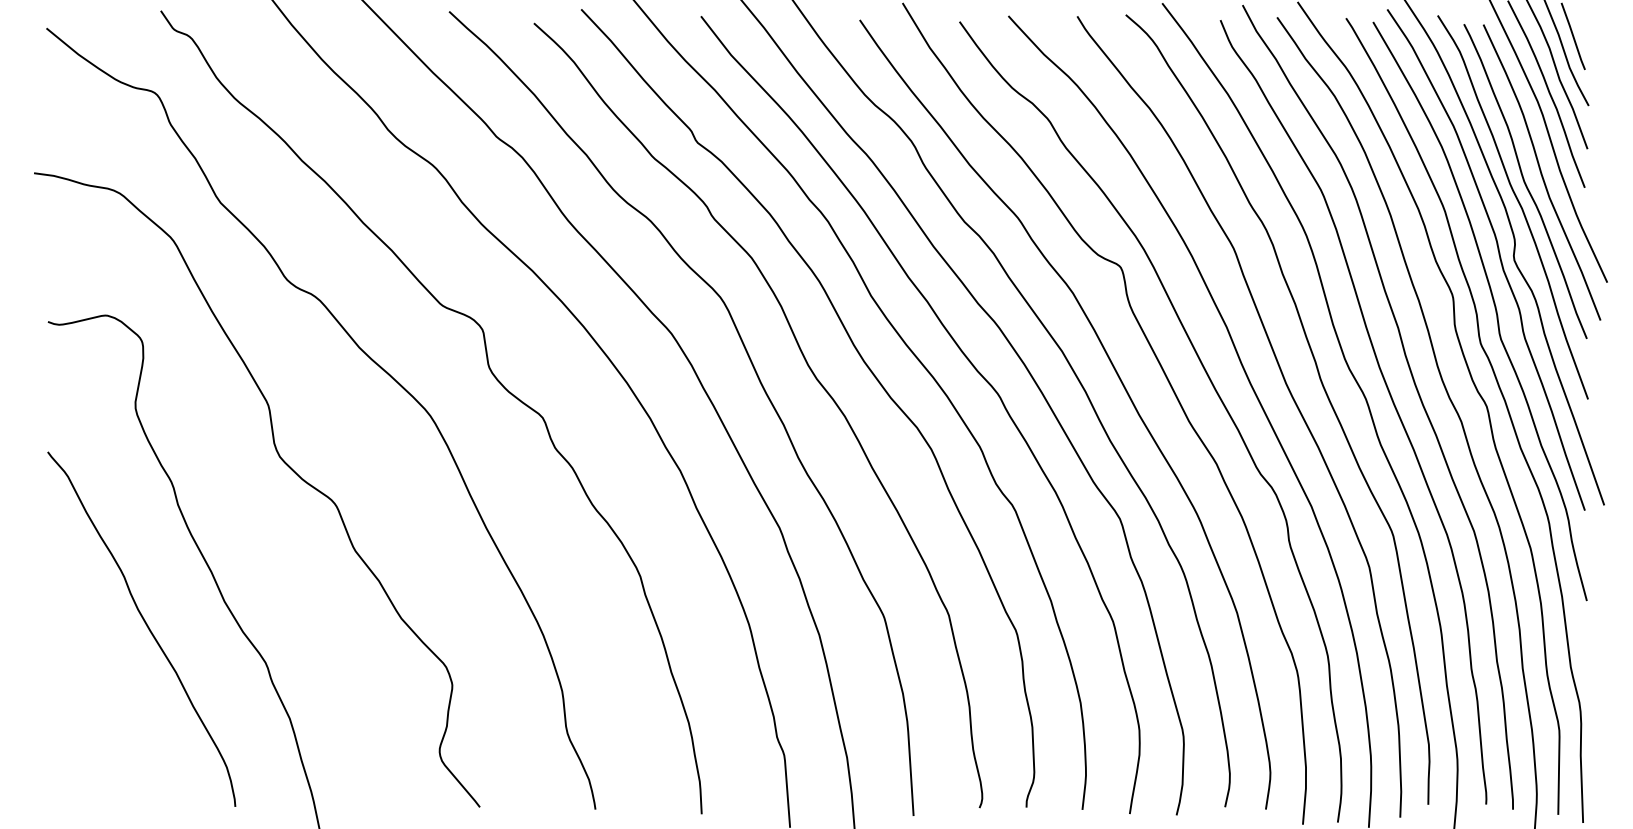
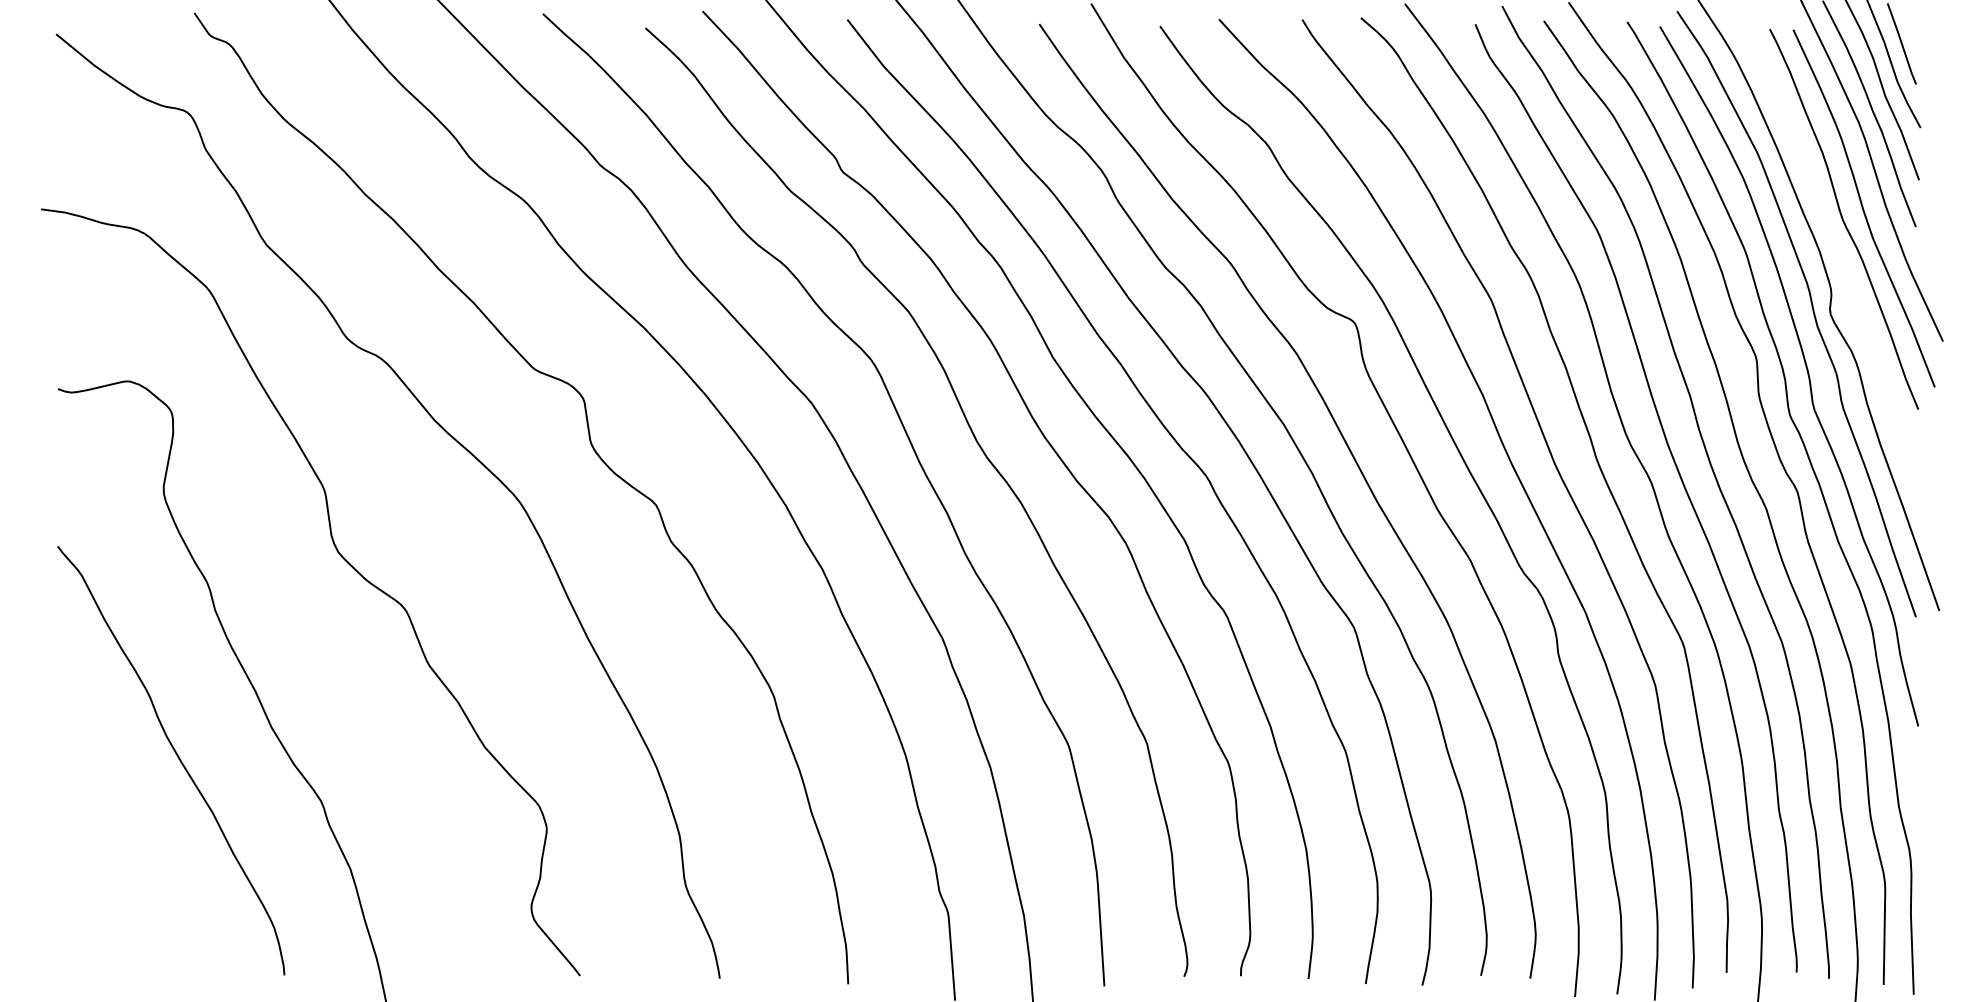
curve: (1519, 204) -> (1836, 247), removed

